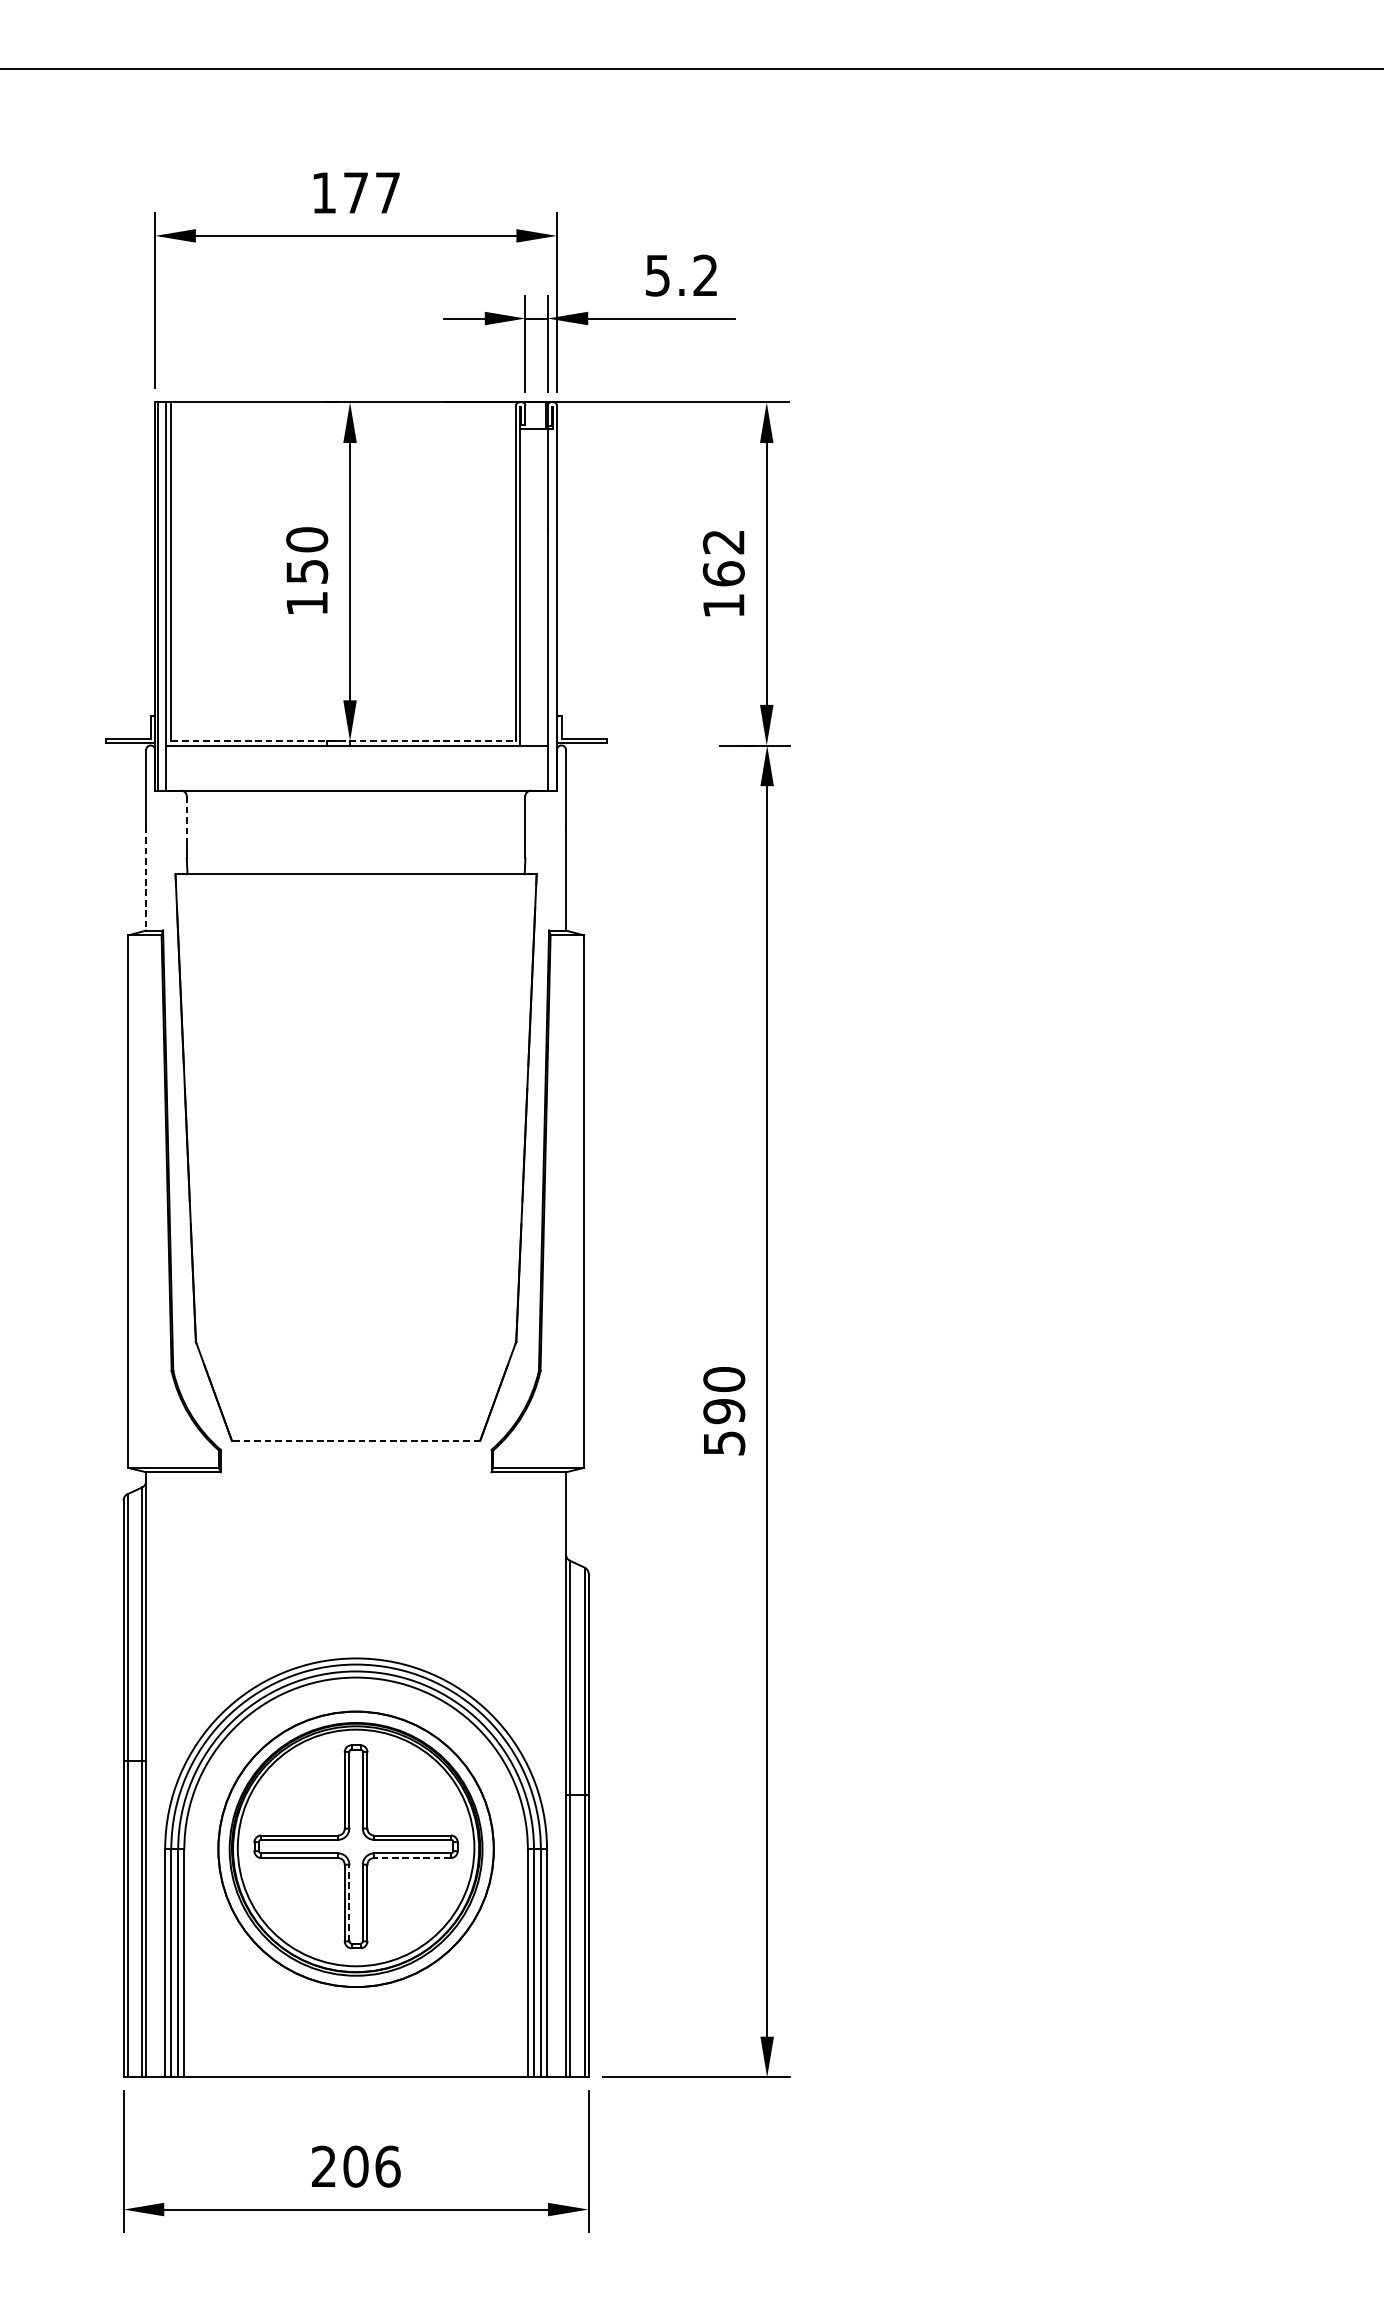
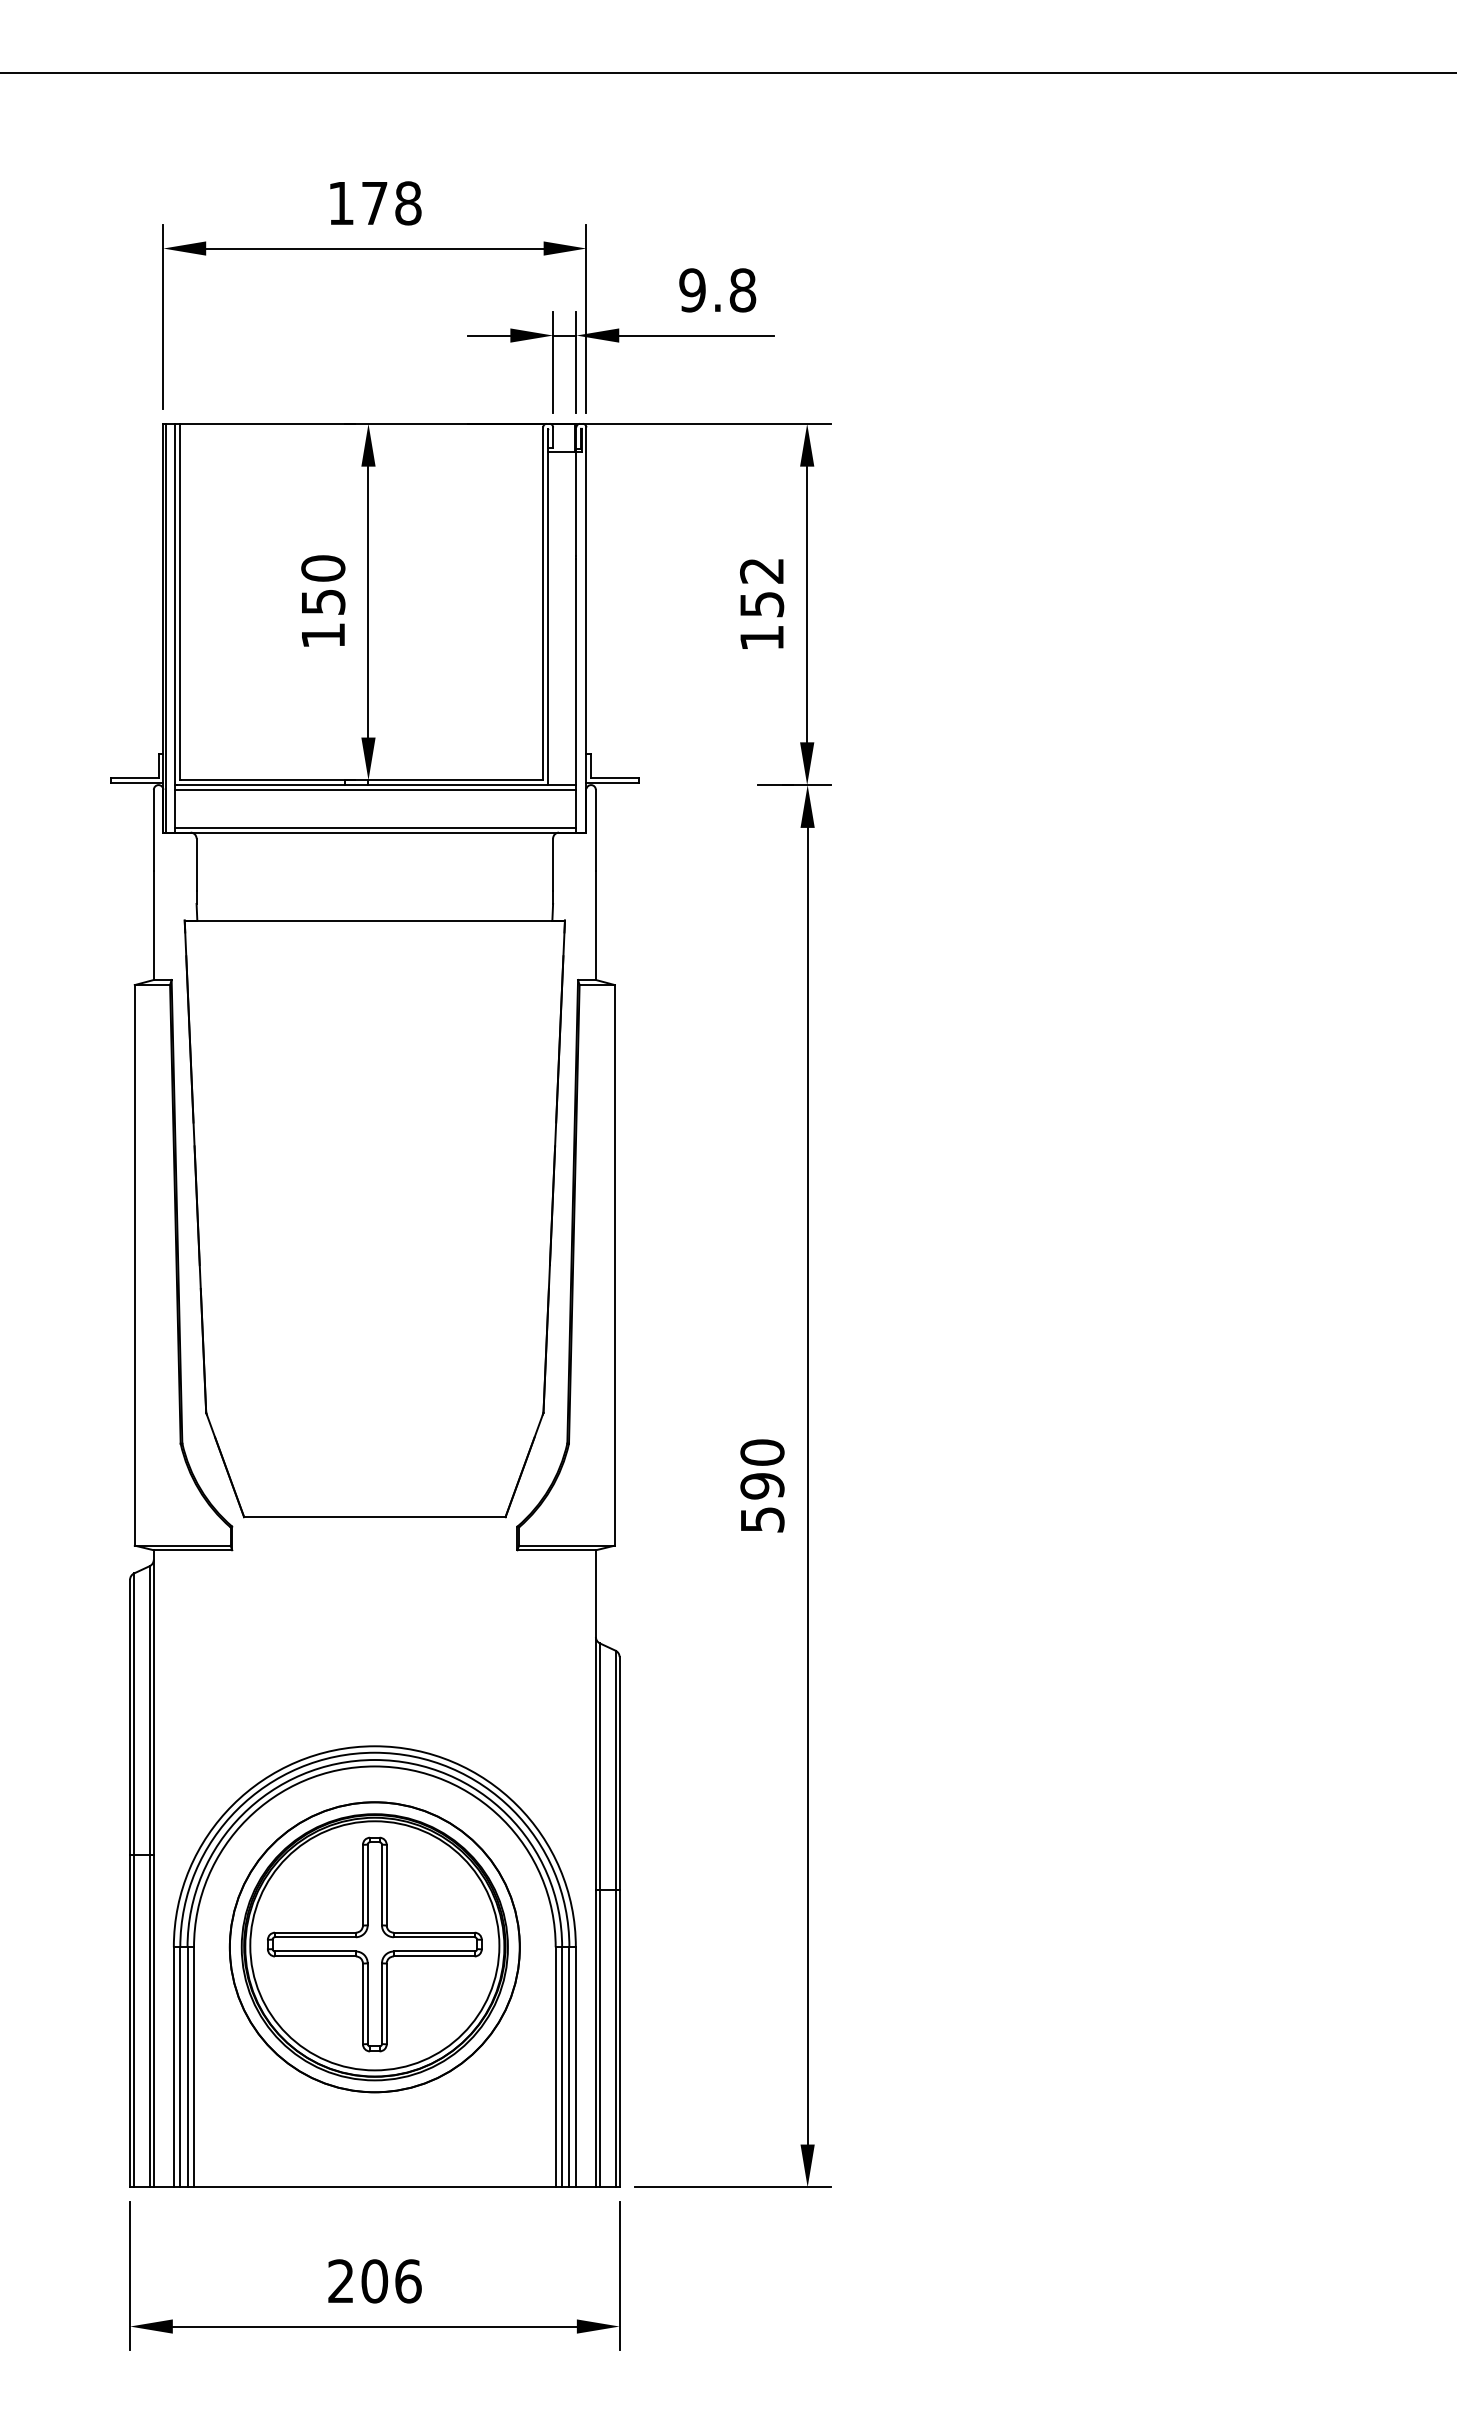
text: (388, 193) -> (408, 203), 177 -> 178
text: (681, 275) -> (717, 290), 5.2 -> 9.8
text: (723, 573) -> (761, 604), 162 -> 152
line: (344, 741) -> (362, 780), dashed -> solid
line: (356, 749) -> (375, 789), added
line: (356, 785) -> (375, 827), added
line: (186, 821) -> (196, 865), dashed -> solid
line: (145, 878) -> (153, 925), dashed -> solid
line: (355, 1441) -> (374, 1517), dashed -> solid
line: (411, 1858) -> (433, 1956), dashed -> solid
line: (349, 1902) -> (367, 2003), dashed -> solid

